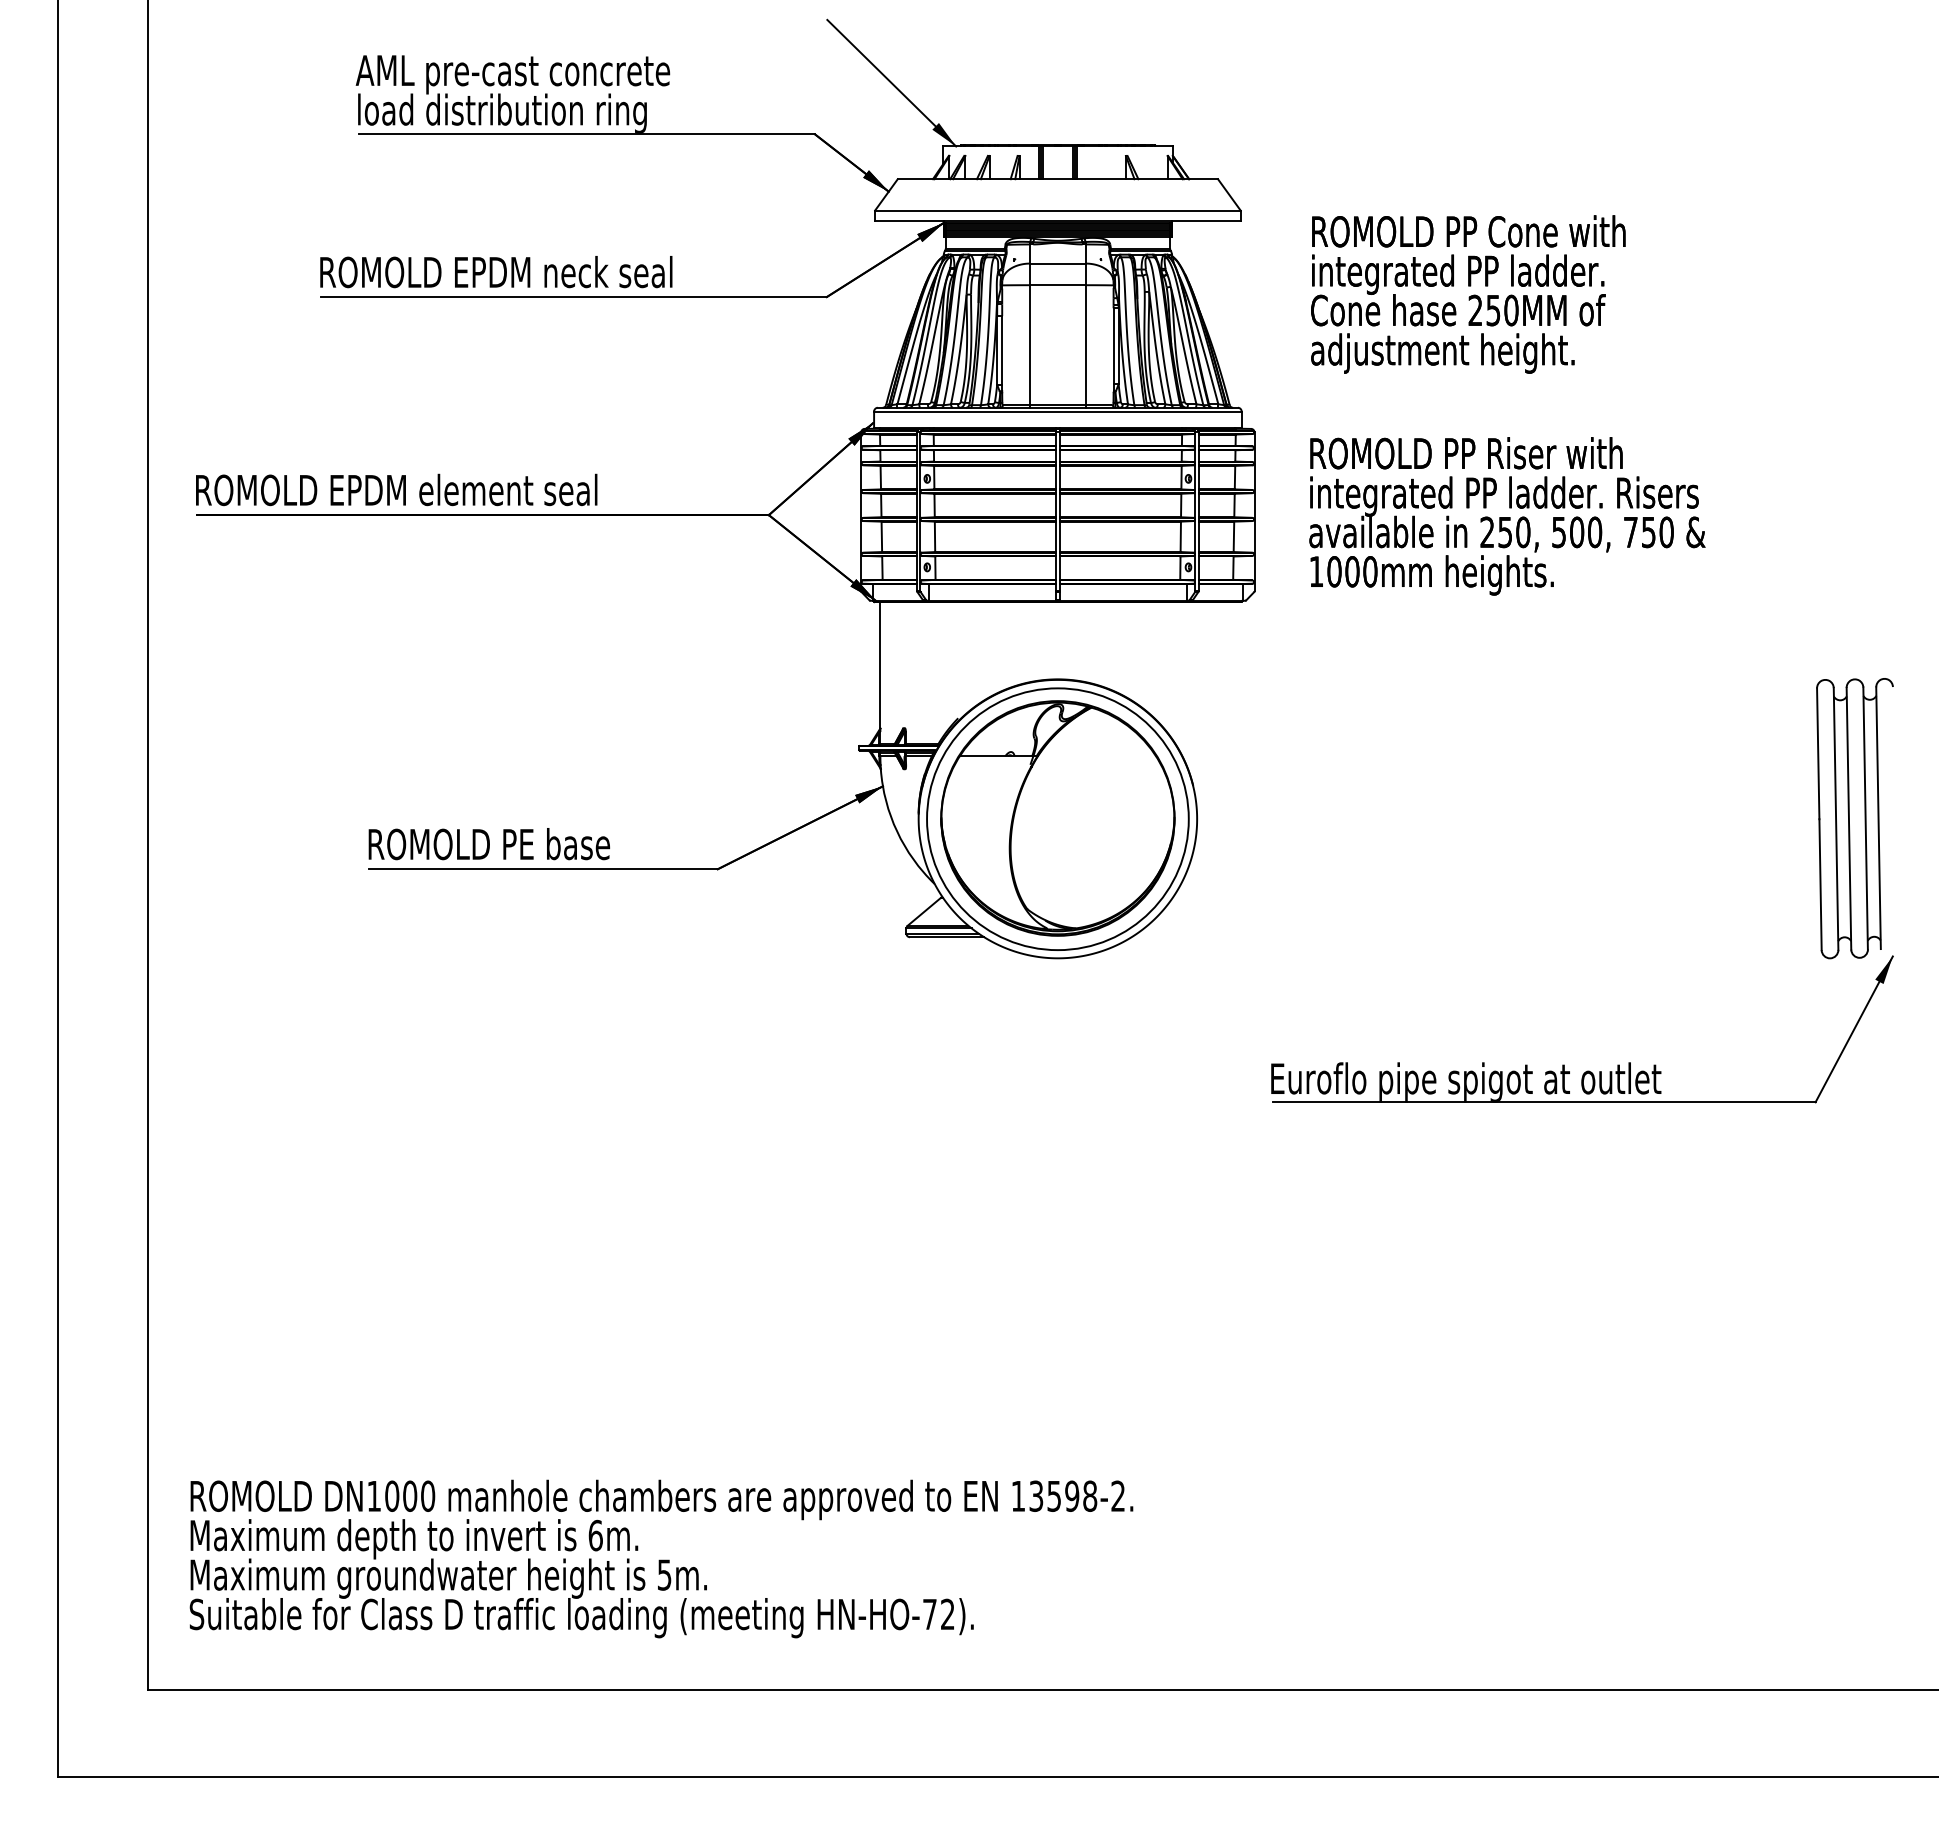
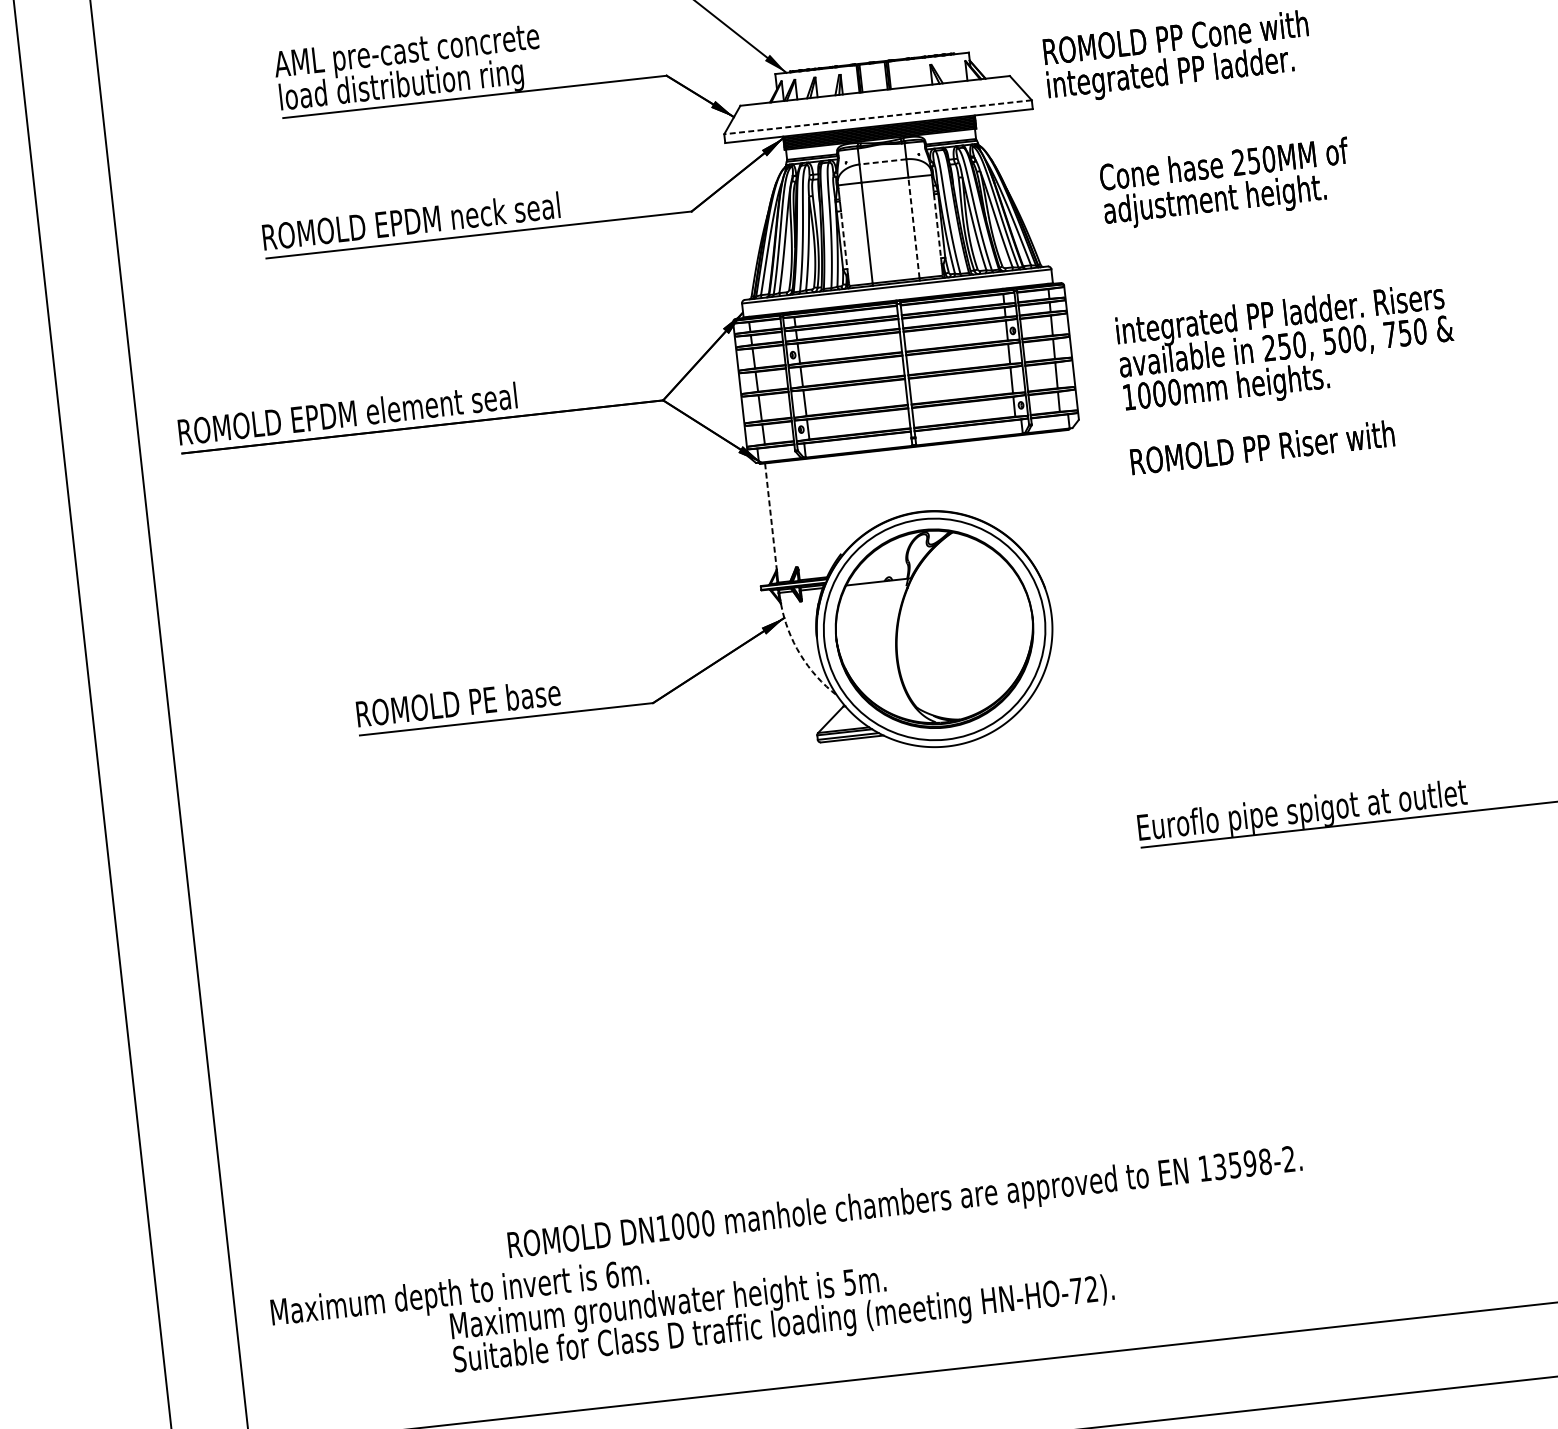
line: (1057, 210) -> (877, 117), solid -> dashed
text: (1468, 254) -> (1177, 56), moved
line: (1057, 263) -> (882, 161), solid -> dashed
line: (1085, 345) -> (913, 228), solid -> dashed
line: (1113, 350) -> (937, 229), solid -> dashed
line: (1002, 353) -> (844, 242), solid -> dashed
text: (1466, 453) -> (1262, 447), moved
line: (880, 665) -> (771, 516), solid -> dashed
arc: (897, 831) -> (800, 654), solid -> dashed
text: (661, 1499) -> (904, 1204), moved
text: (581, 1598) -> (781, 1309), moved

